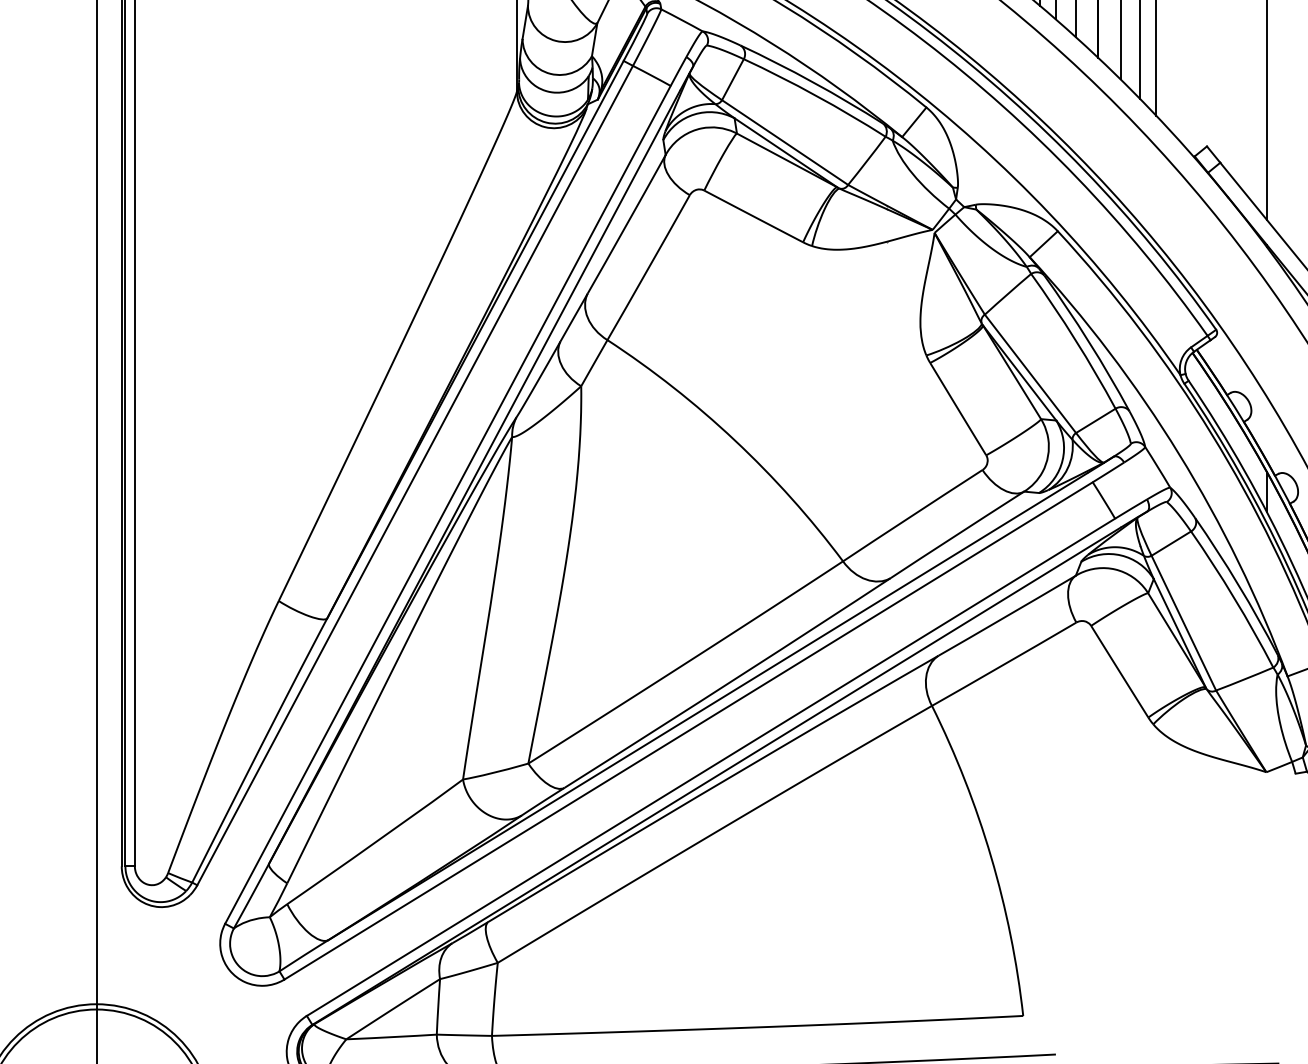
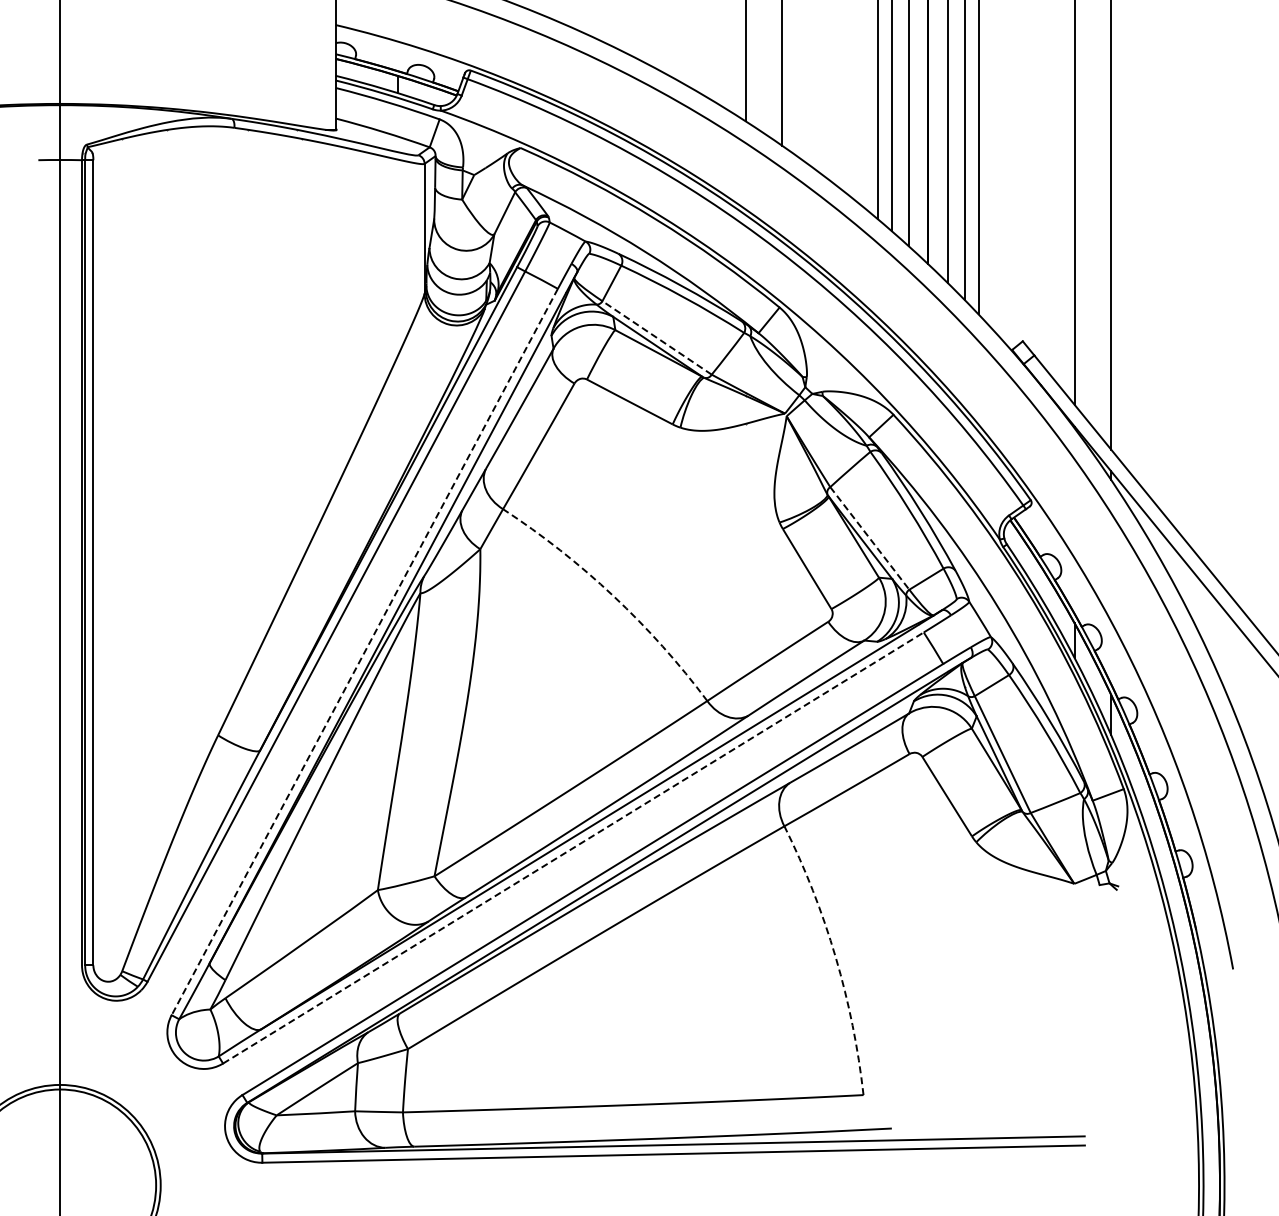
line: (785, 142) -> (657, 337), solid -> dashed
line: (1030, 373) -> (869, 538), solid -> dashed
arc: (734, 440) -> (613, 596), solid -> dashed
line: (447, 505) -> (364, 652), solid -> dashed
line: (688, 730) -> (573, 847), solid -> dashed
arc: (990, 857) -> (835, 957), solid -> dashed

